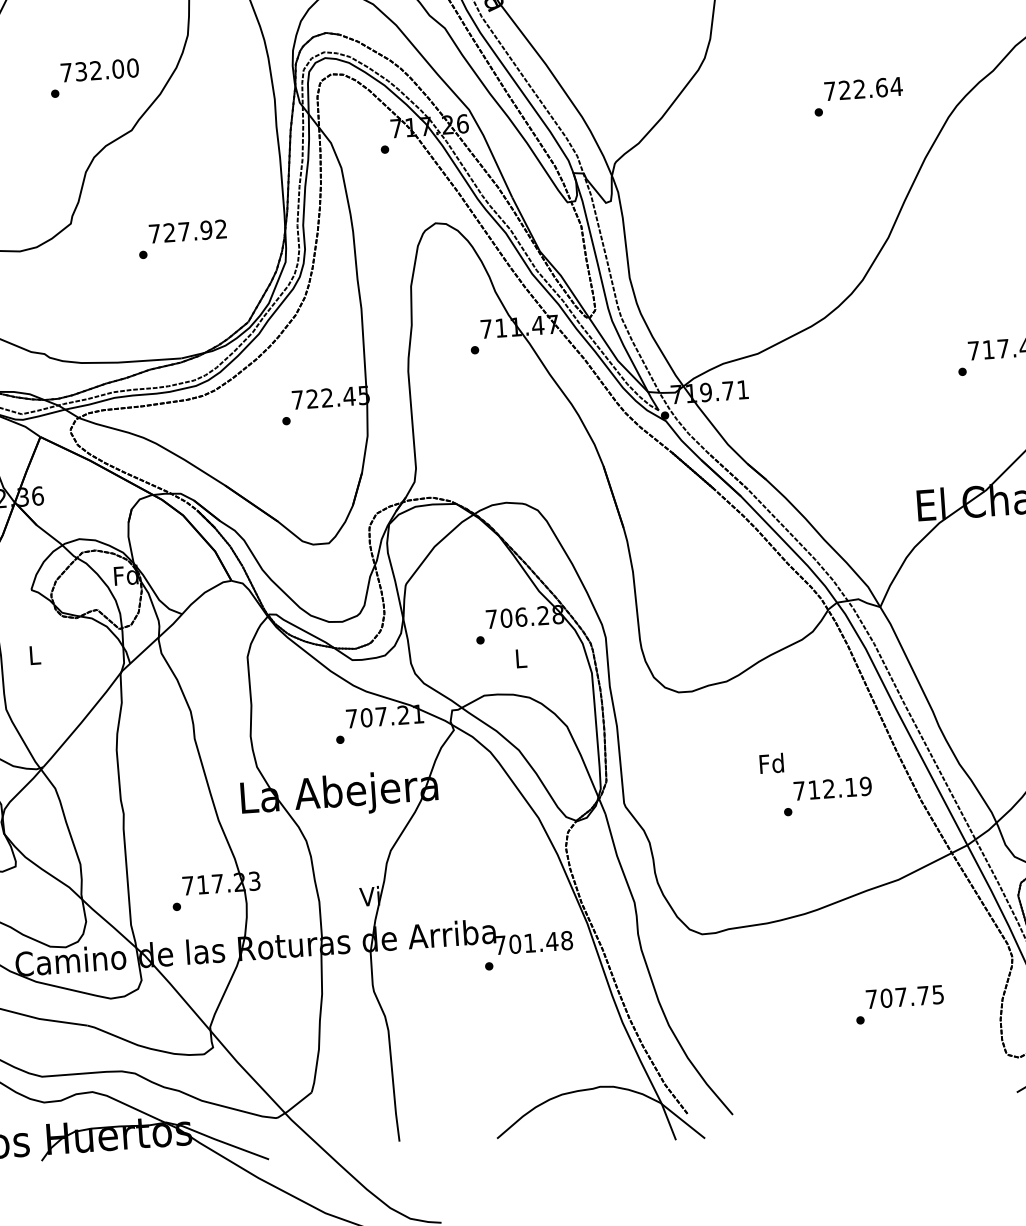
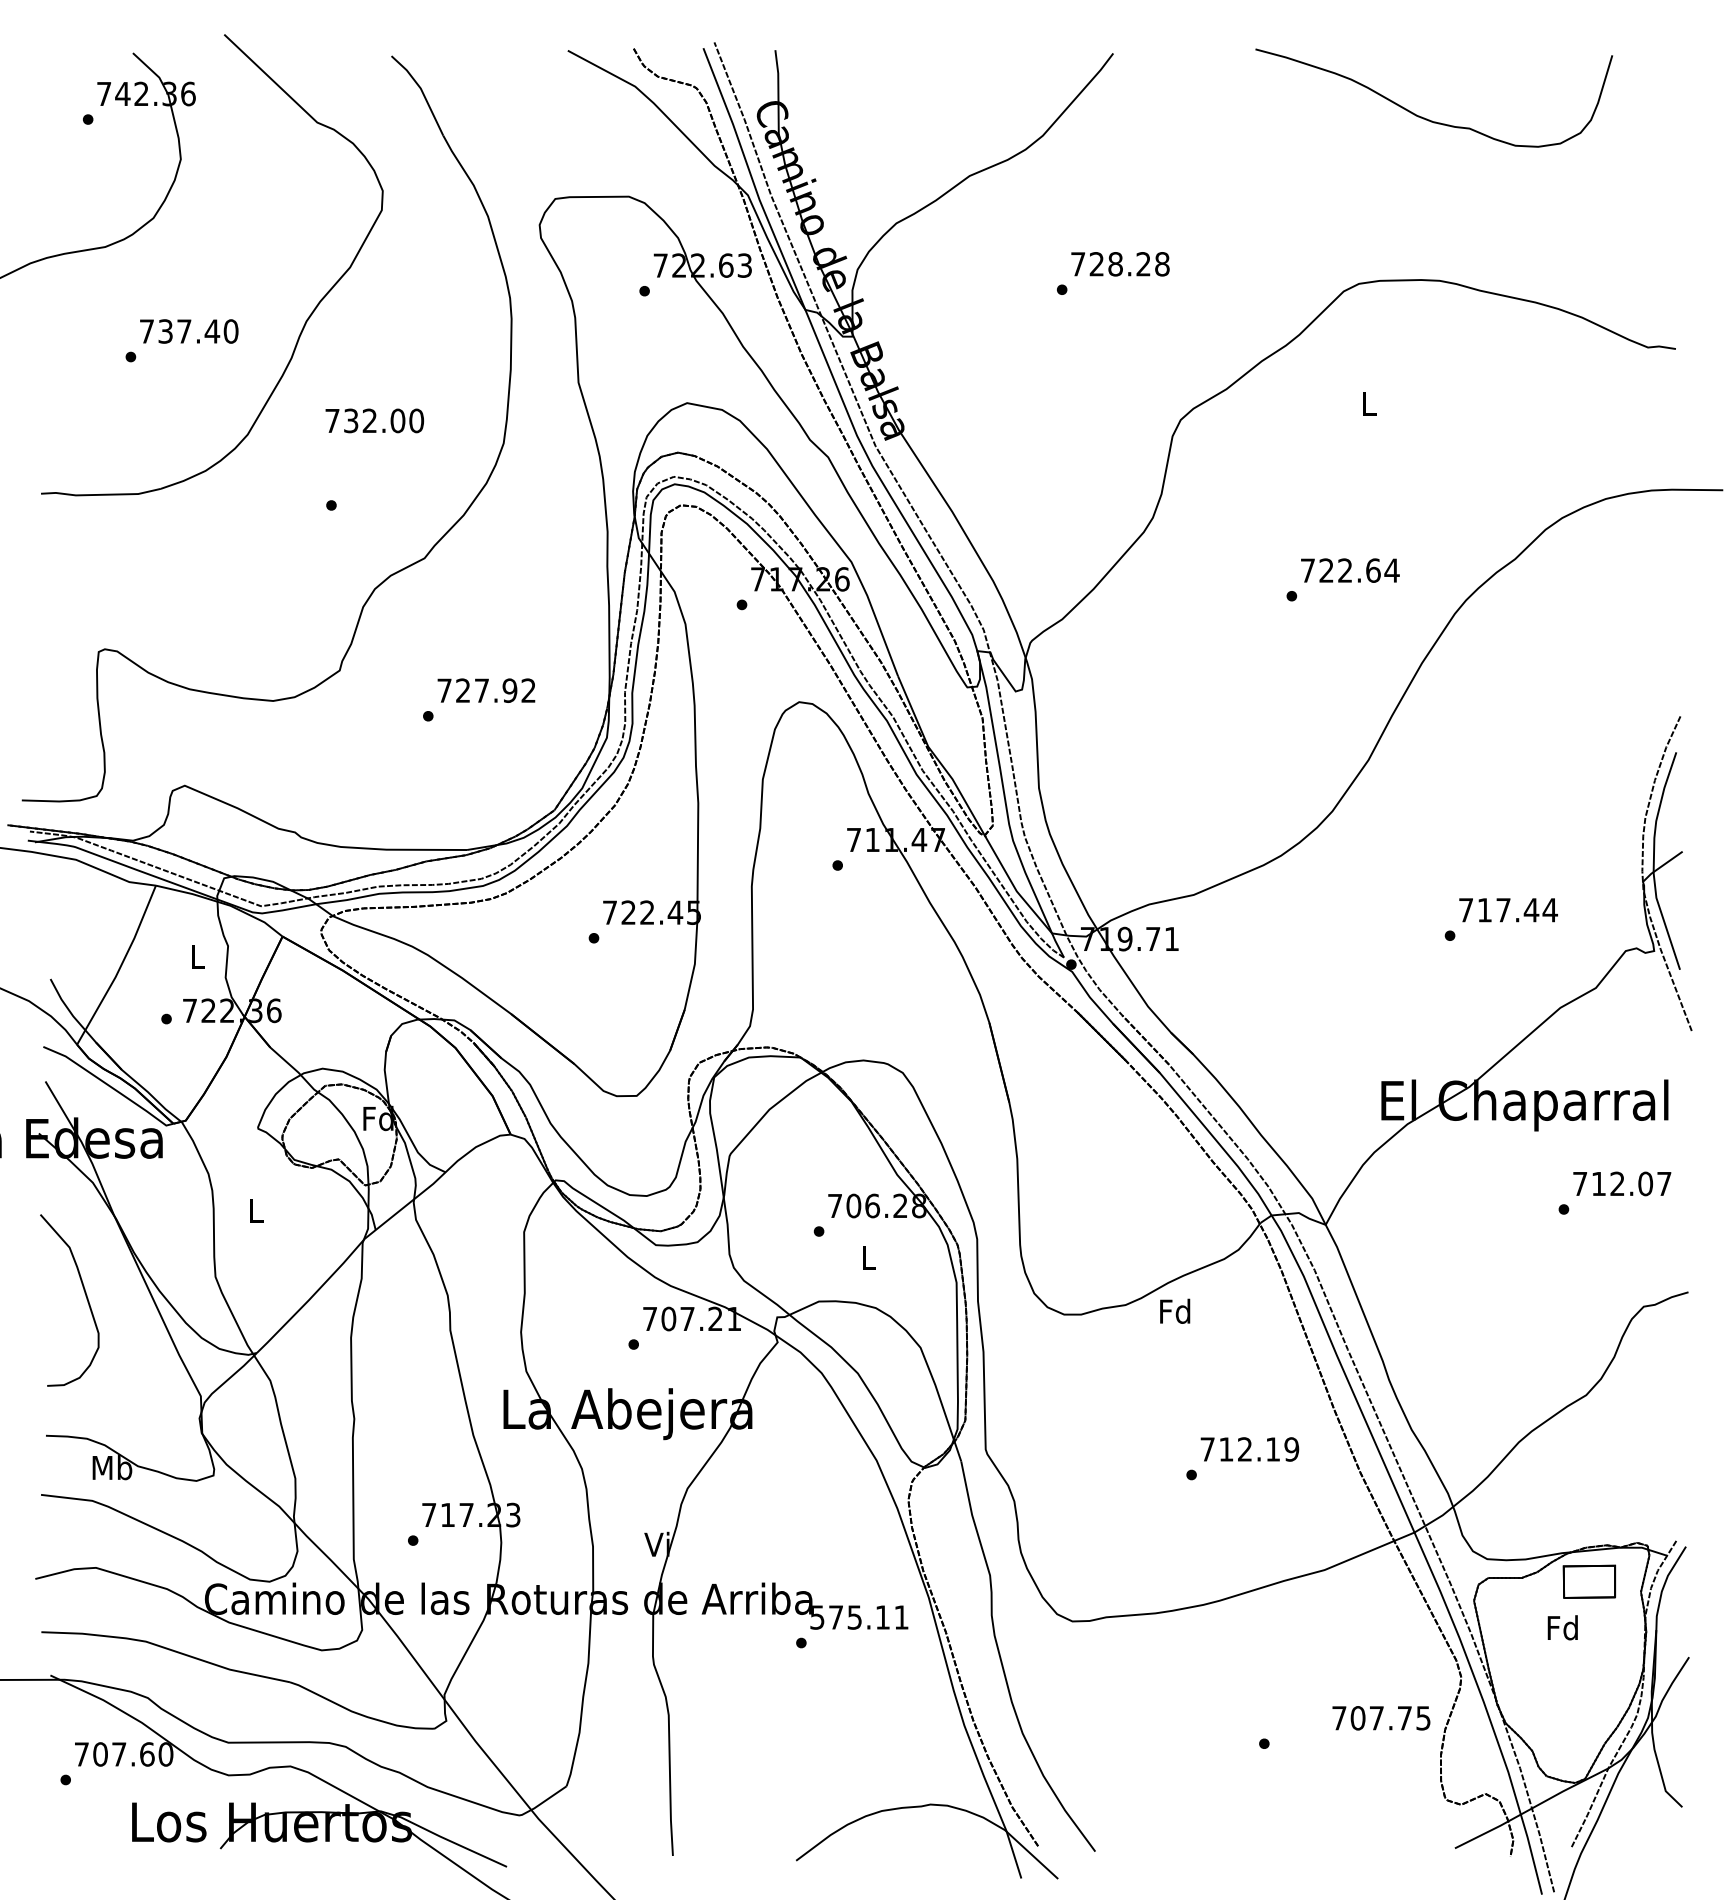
text: (99, 70) -> (374, 420), moved
text: (771, 762) -> (1175, 1310), moved
text: (533, 942) -> (859, 1617), 701.48 -> 575.11
text: (905, 997) -> (1381, 1718), moved

